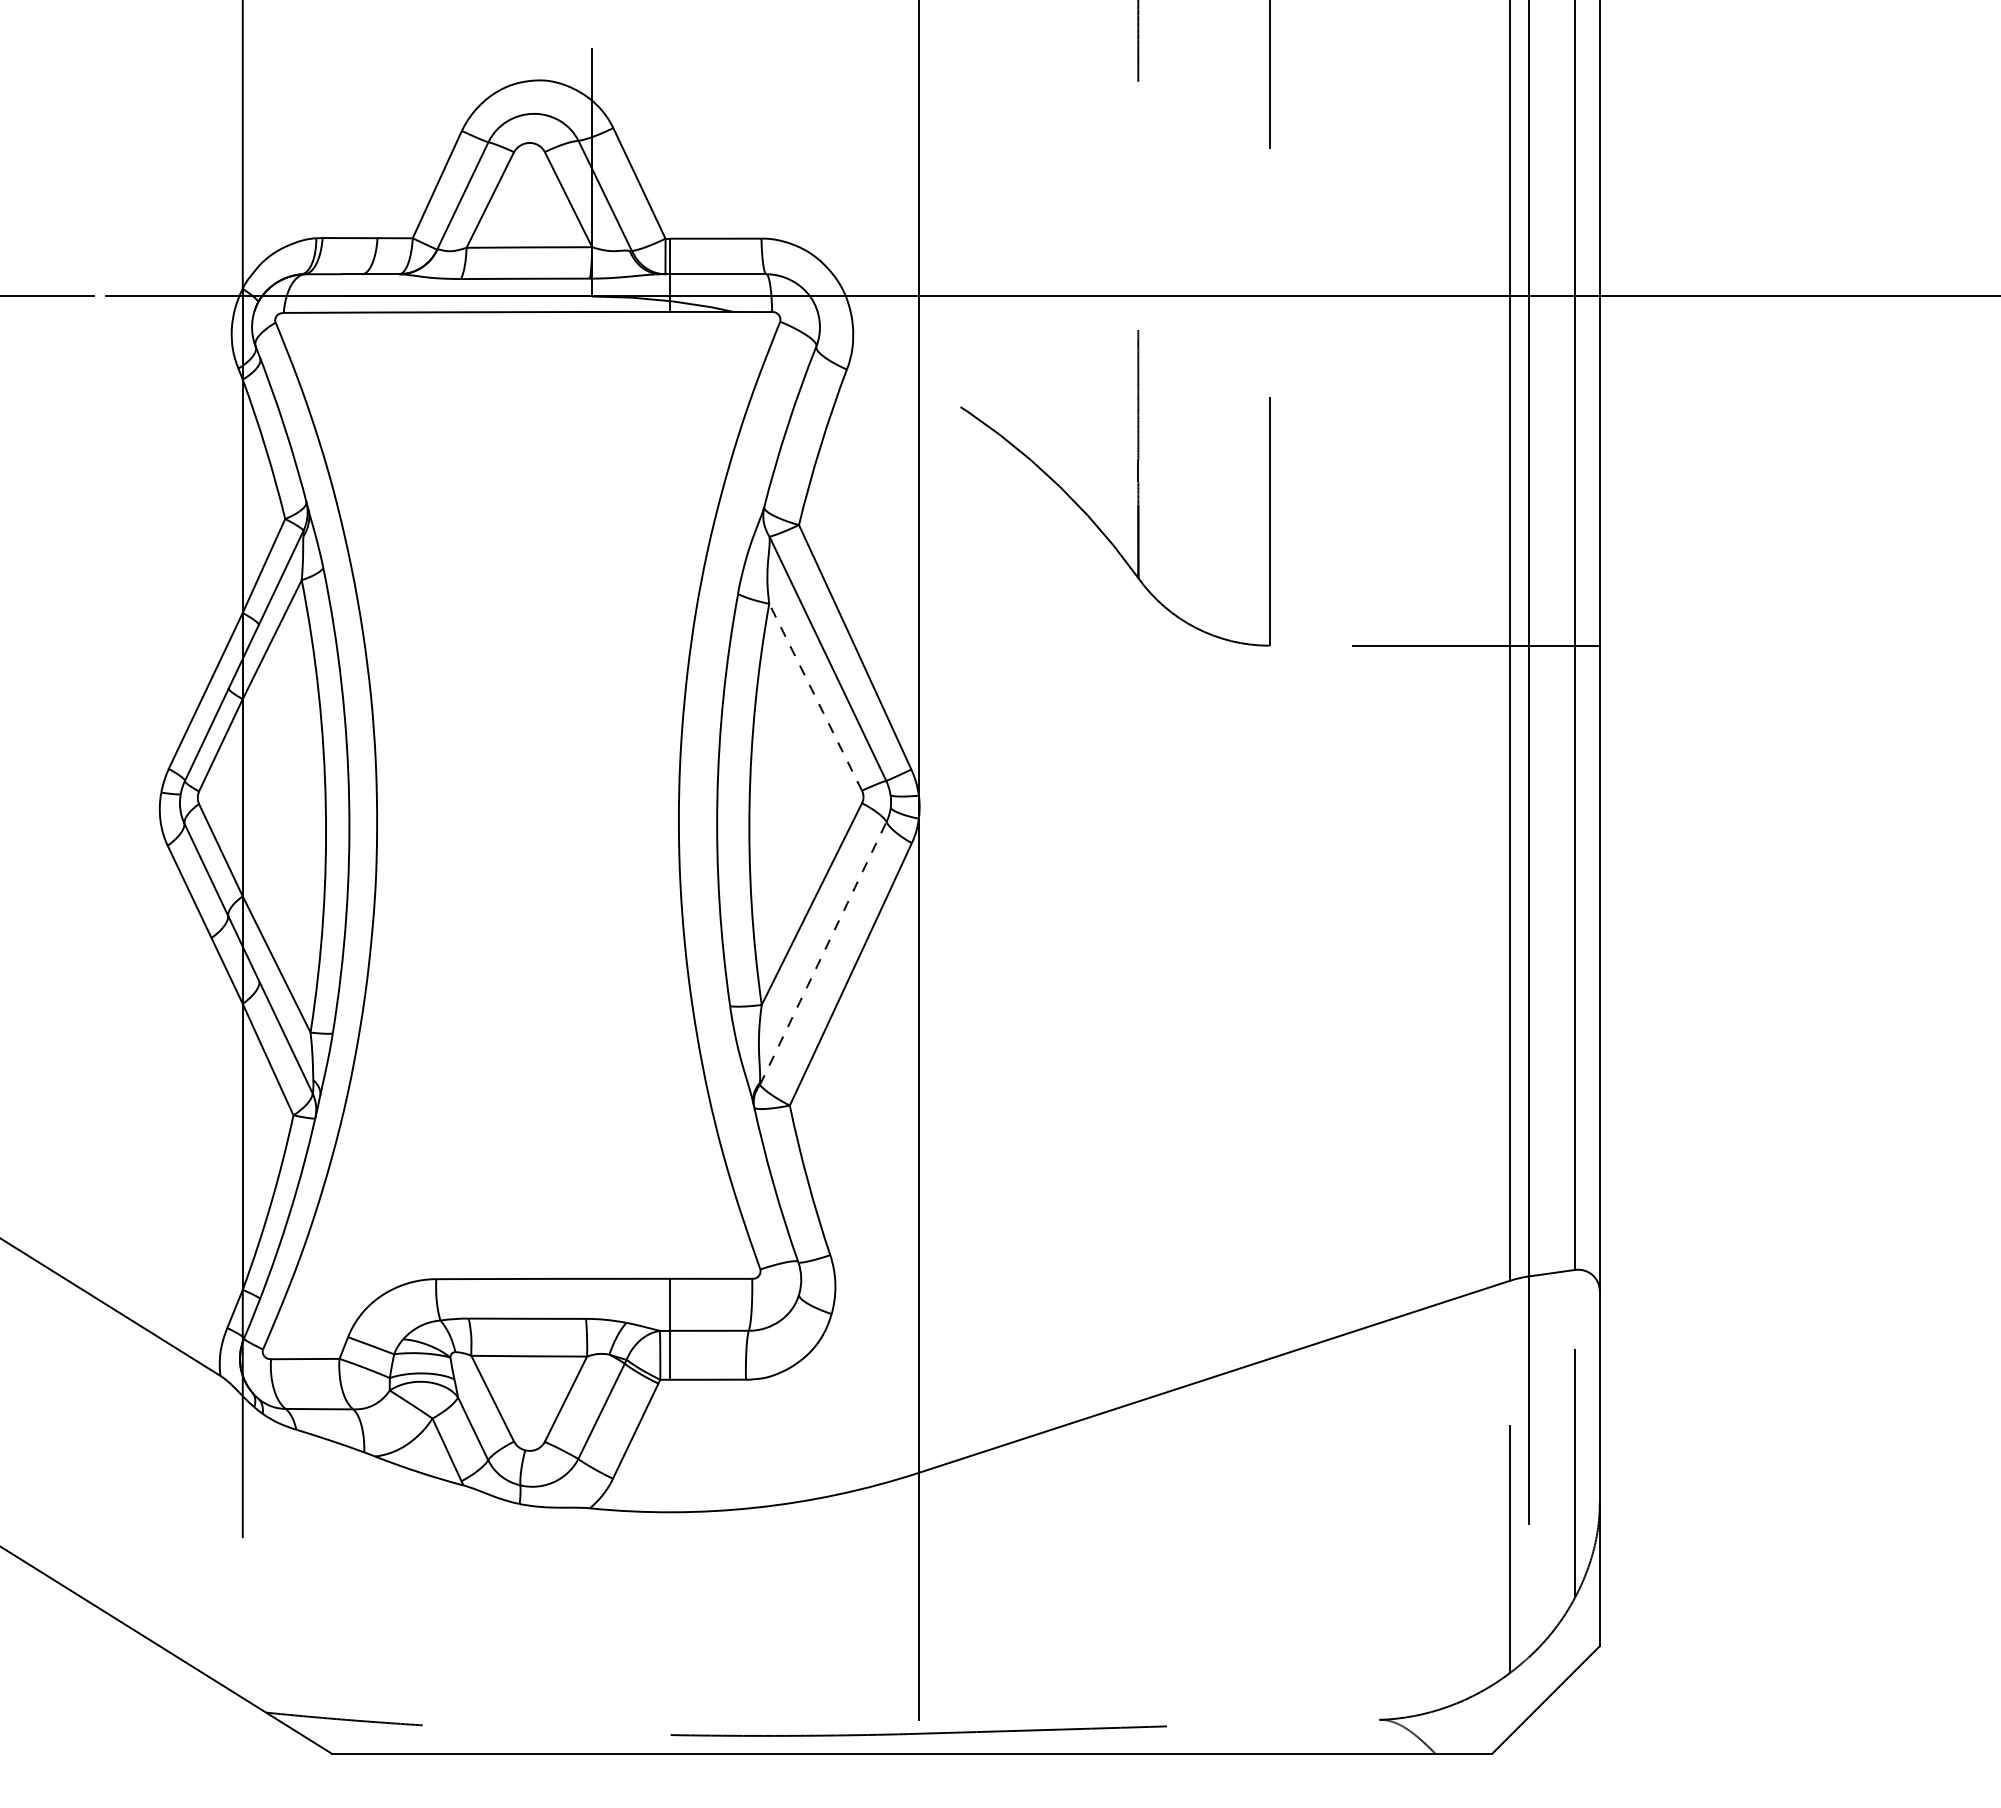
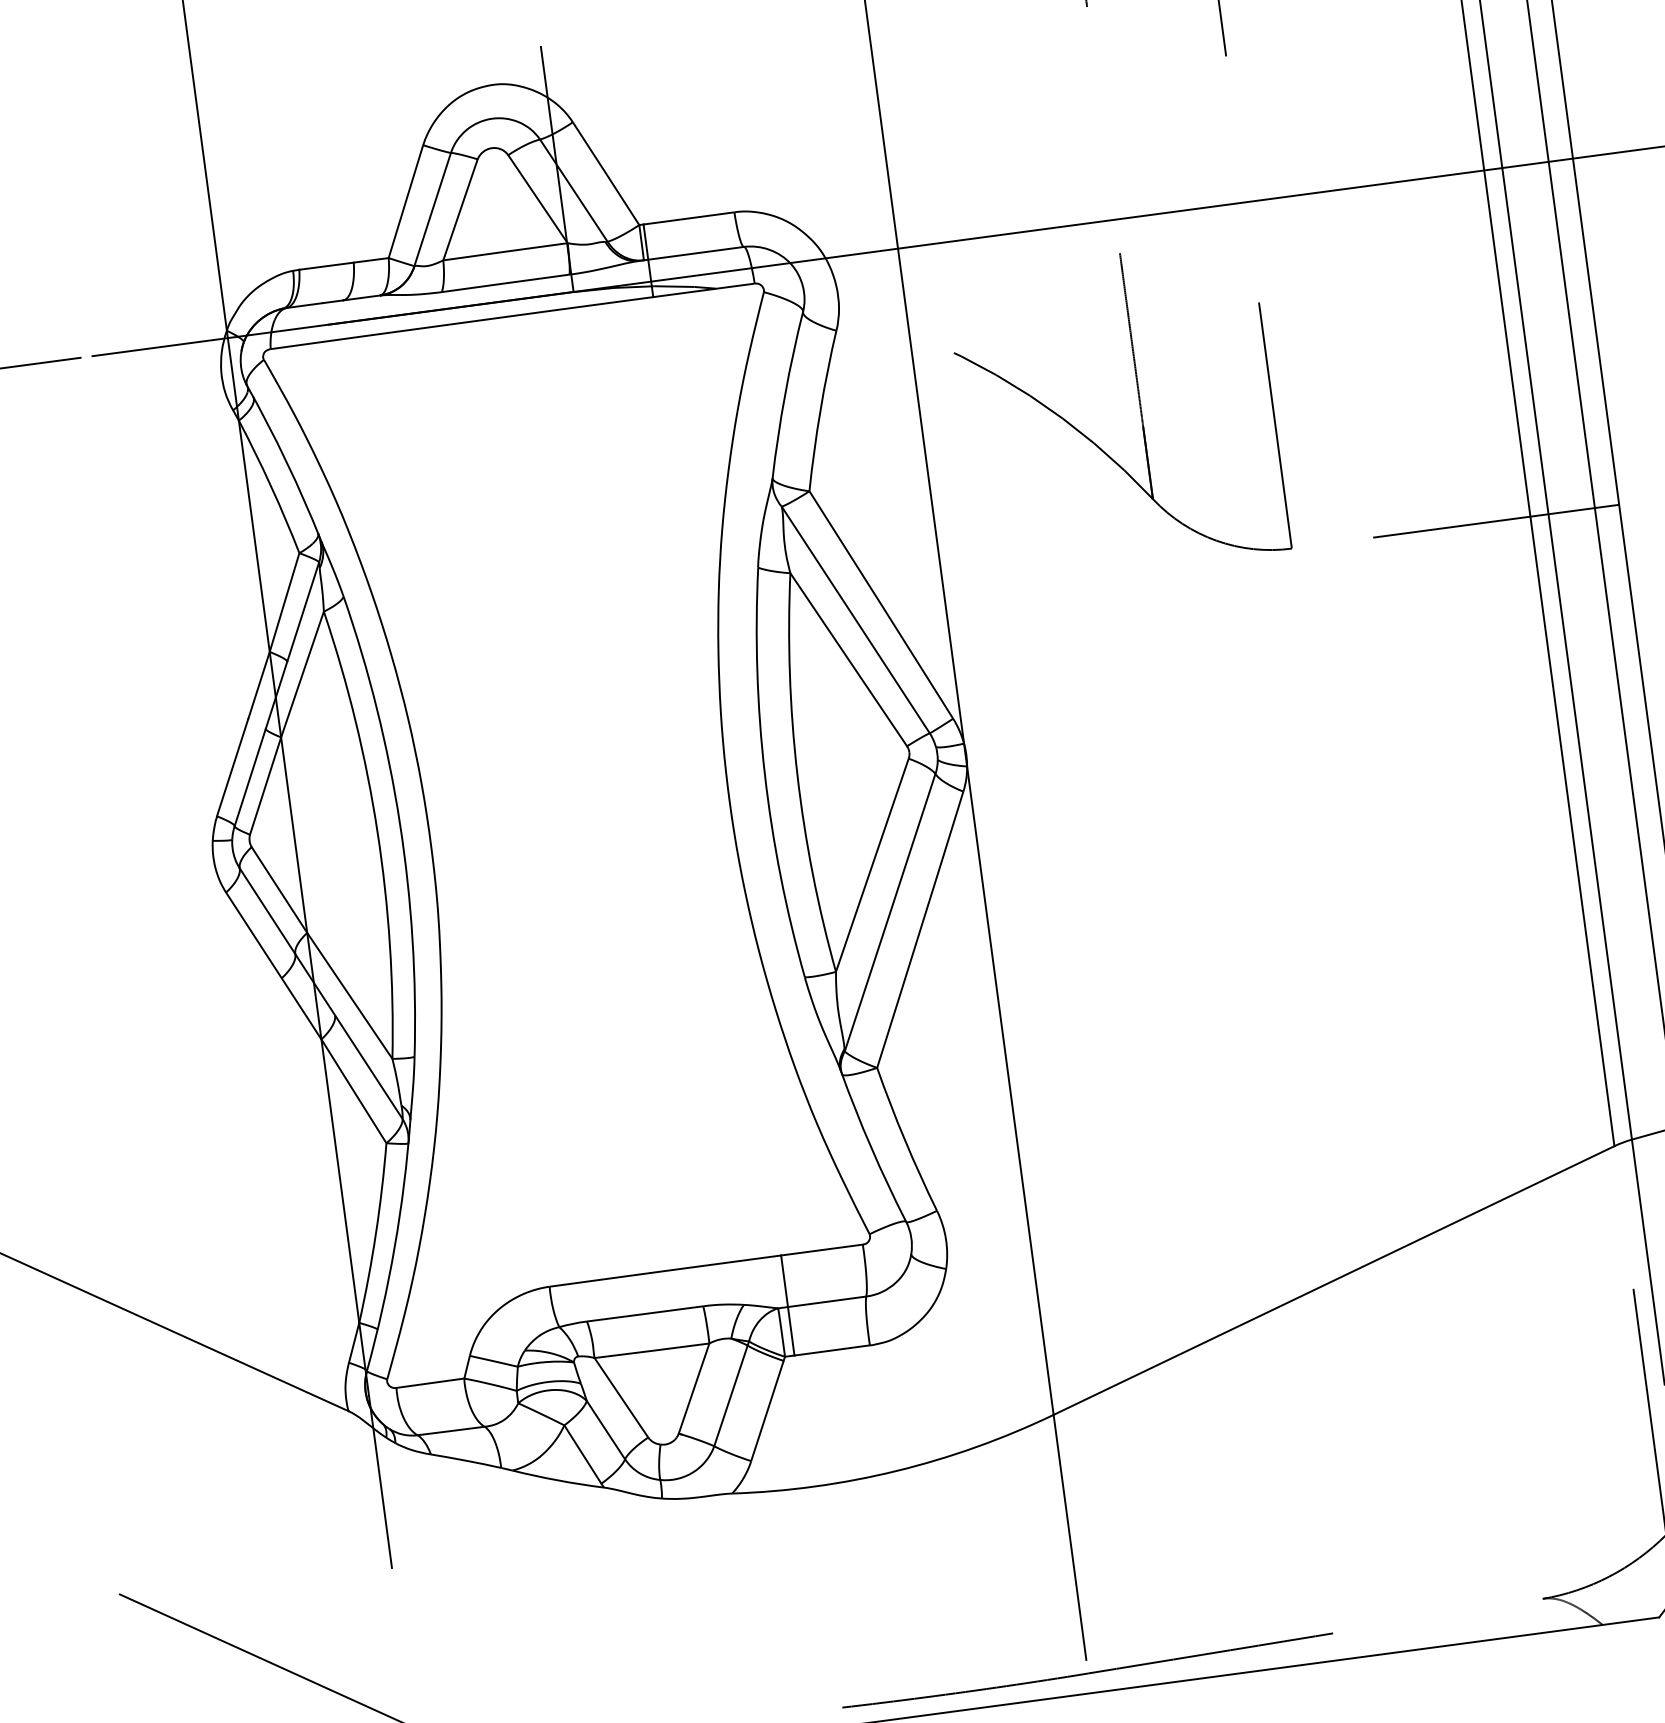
line: (815, 696) -> (848, 659), dashed -> solid
arc: (823, 953) -> (890, 912), dashed -> solid

